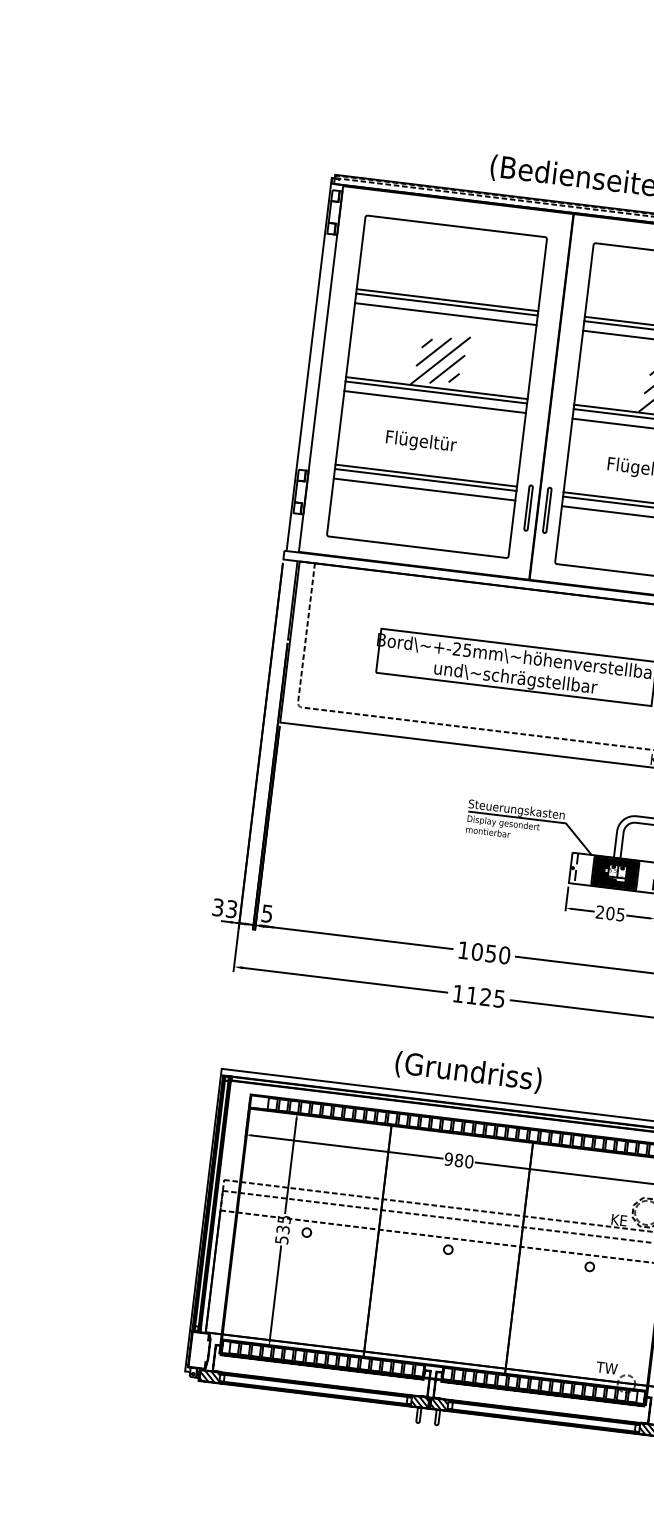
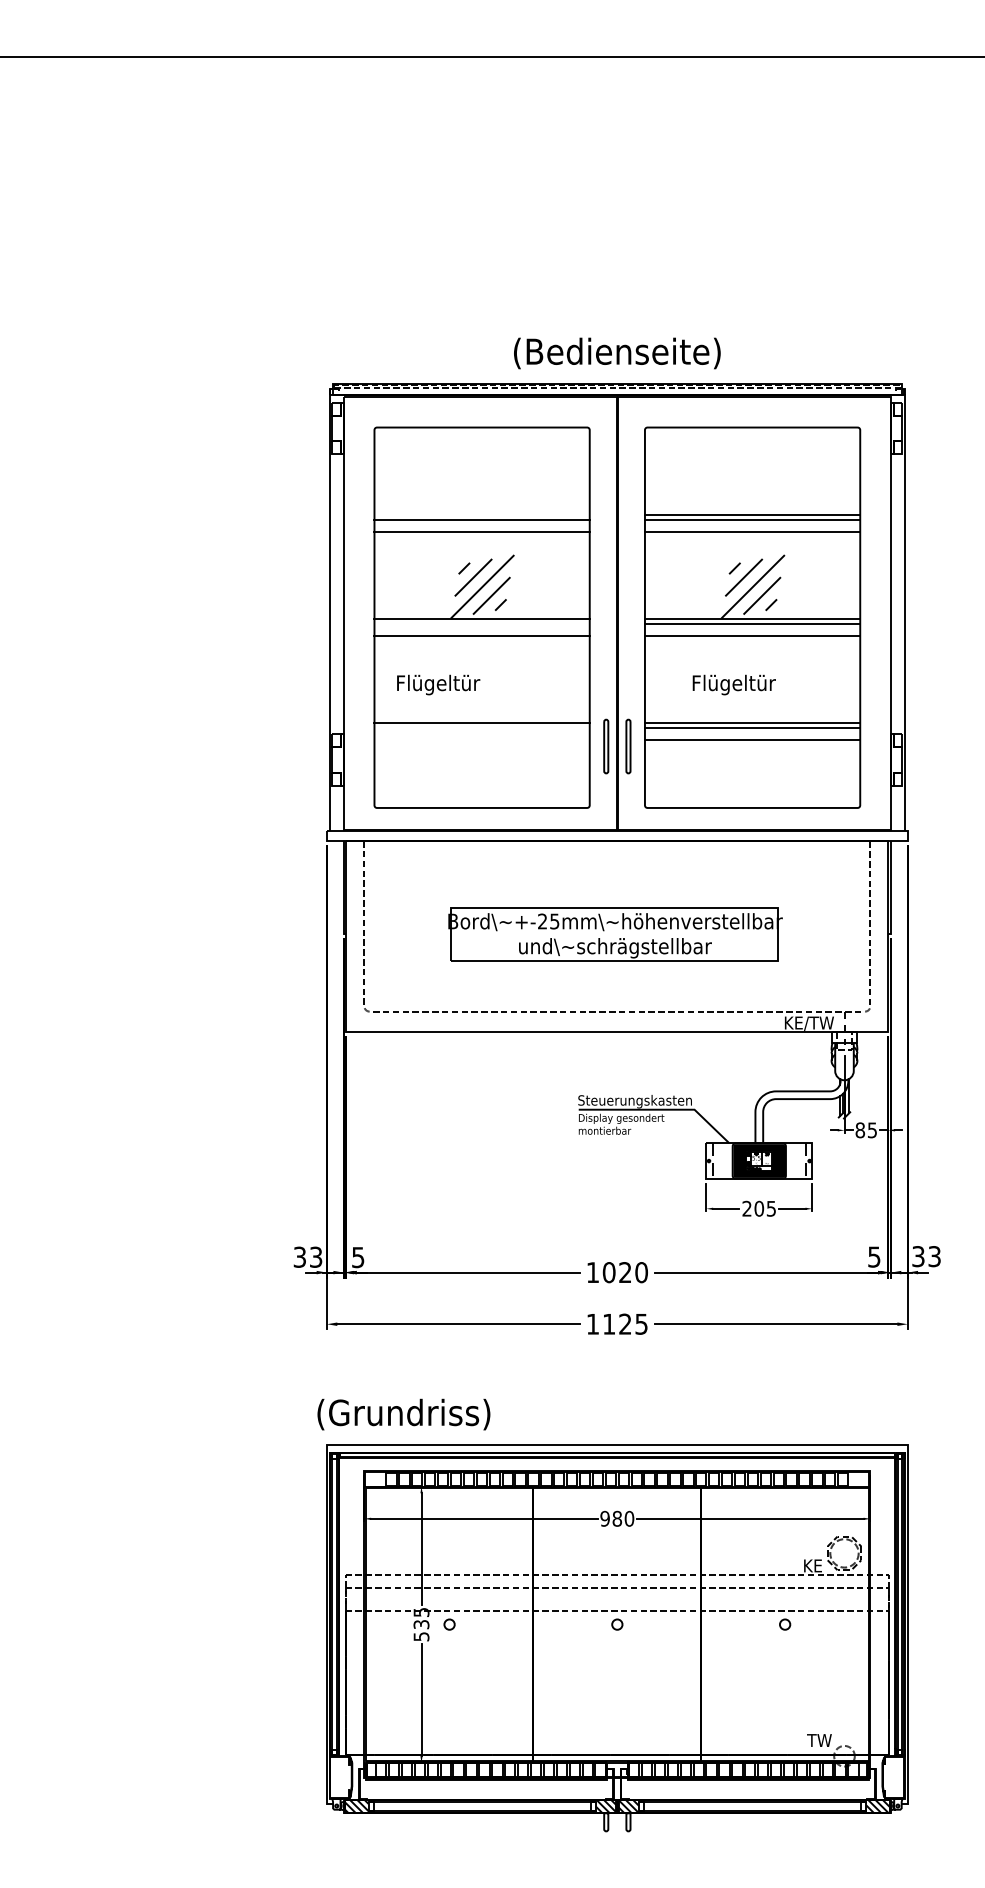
line: (446, 300) -> (481, 515), removed
line: (435, 392) -> (481, 624), removed
text: (421, 442) -> (438, 684), moved
line: (425, 480) -> (481, 728), removed
line: (424, 489) -> (481, 739), removed
text: (491, 953) -> (625, 1272), 1050 -> 1020
text: (468, 1072) -> (403, 1414), moved

